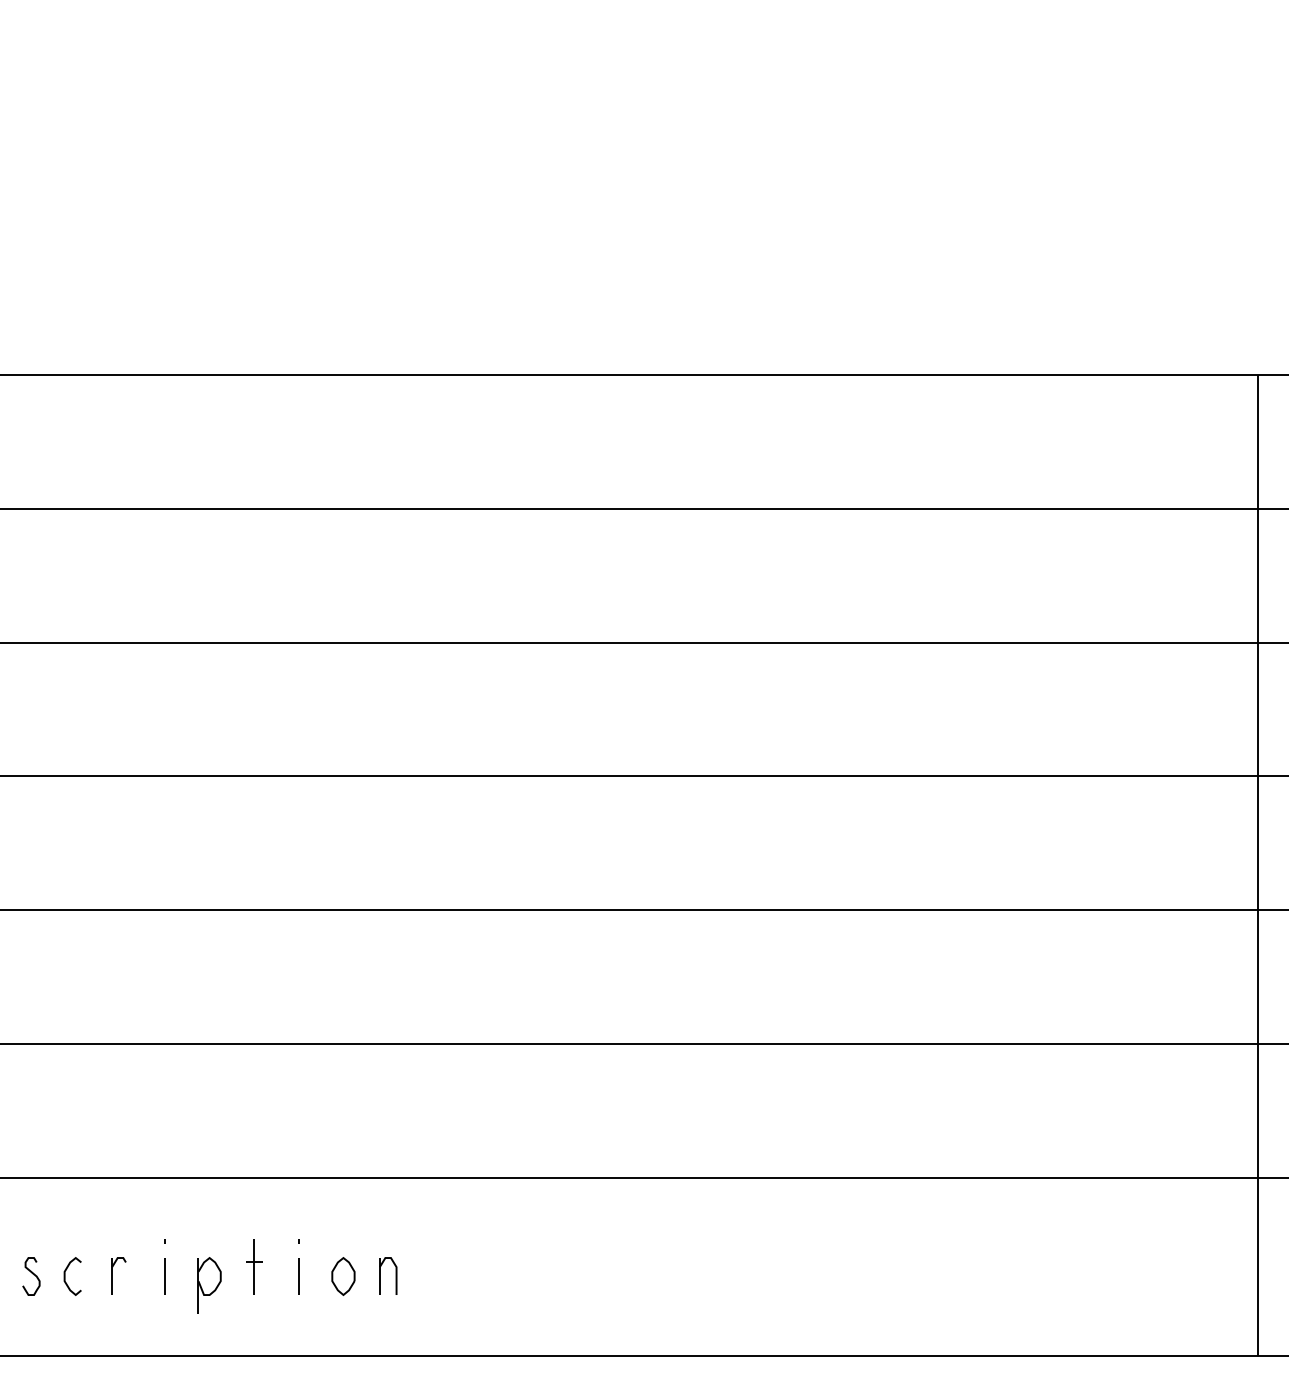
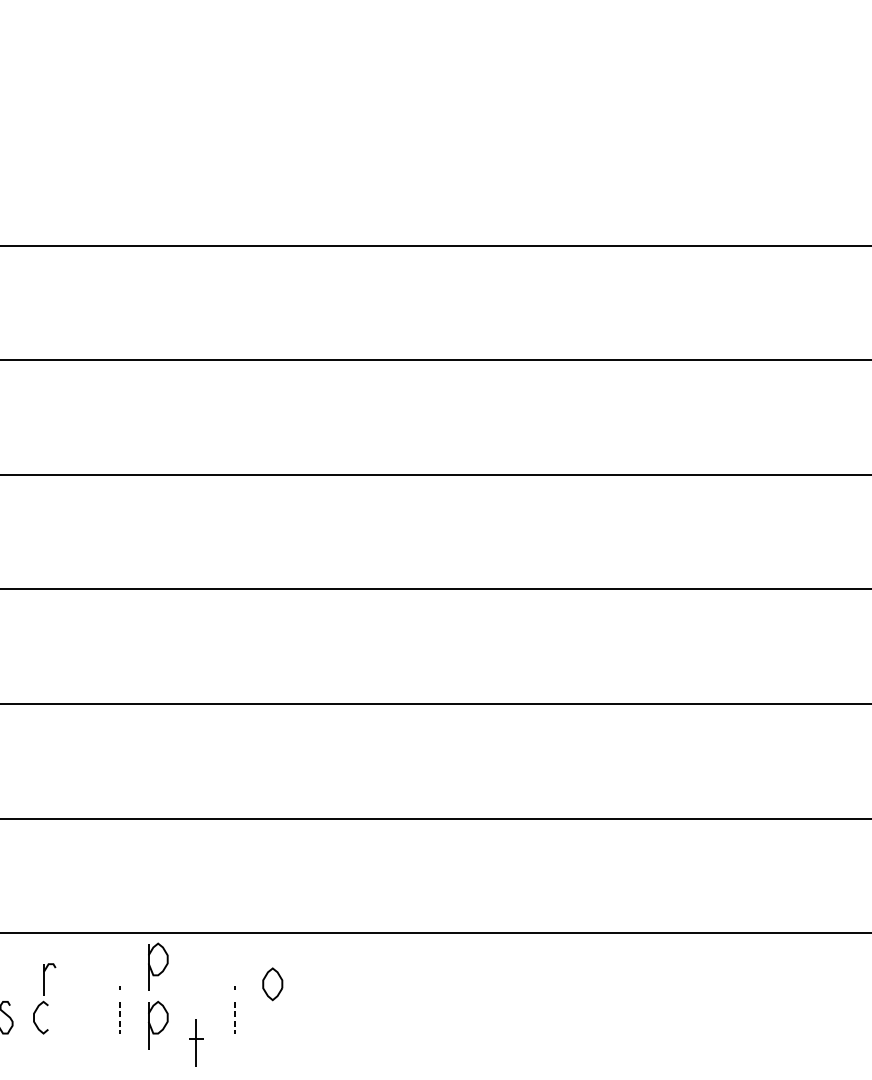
part: (209, 1217) -> (158, 967), added
part: (254, 1266) -> (196, 1042), moved
part: (118, 1275) -> (49, 979), moved
part: (395, 1275) -> (317, 1016), removed
line: (165, 1276) -> (120, 1017), solid -> dashed
line: (298, 1276) -> (234, 1017), solid -> dashed
part: (343, 1276) -> (272, 984), moved

